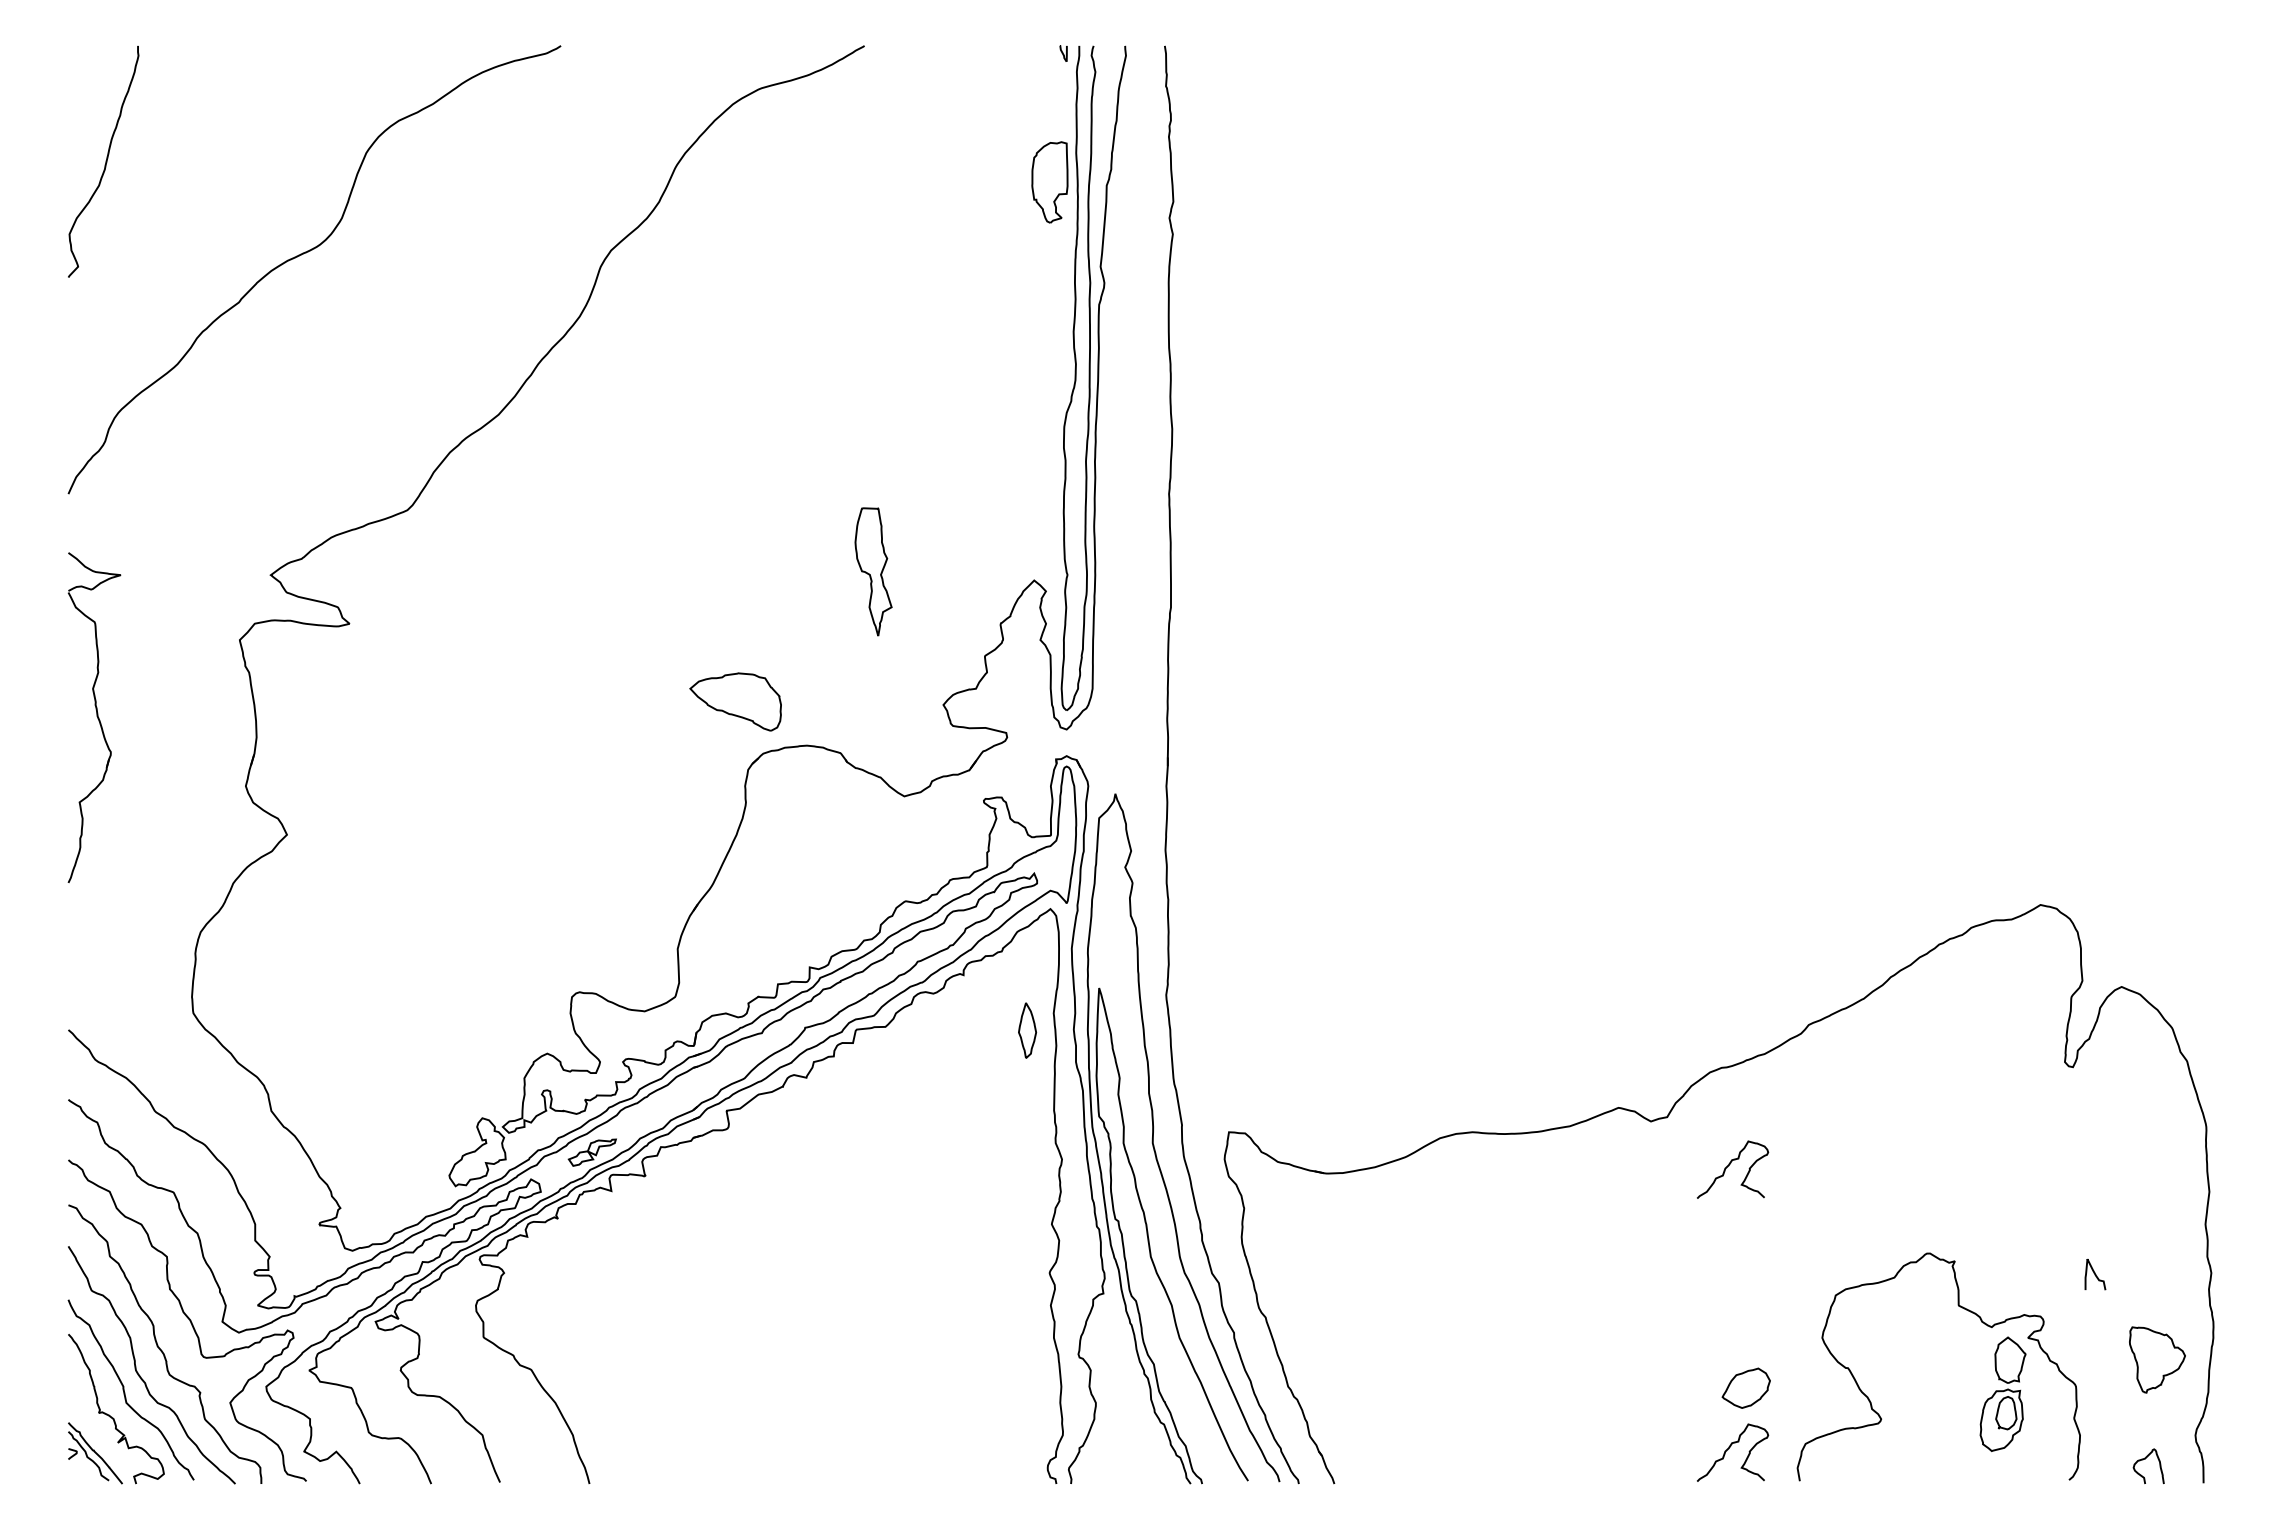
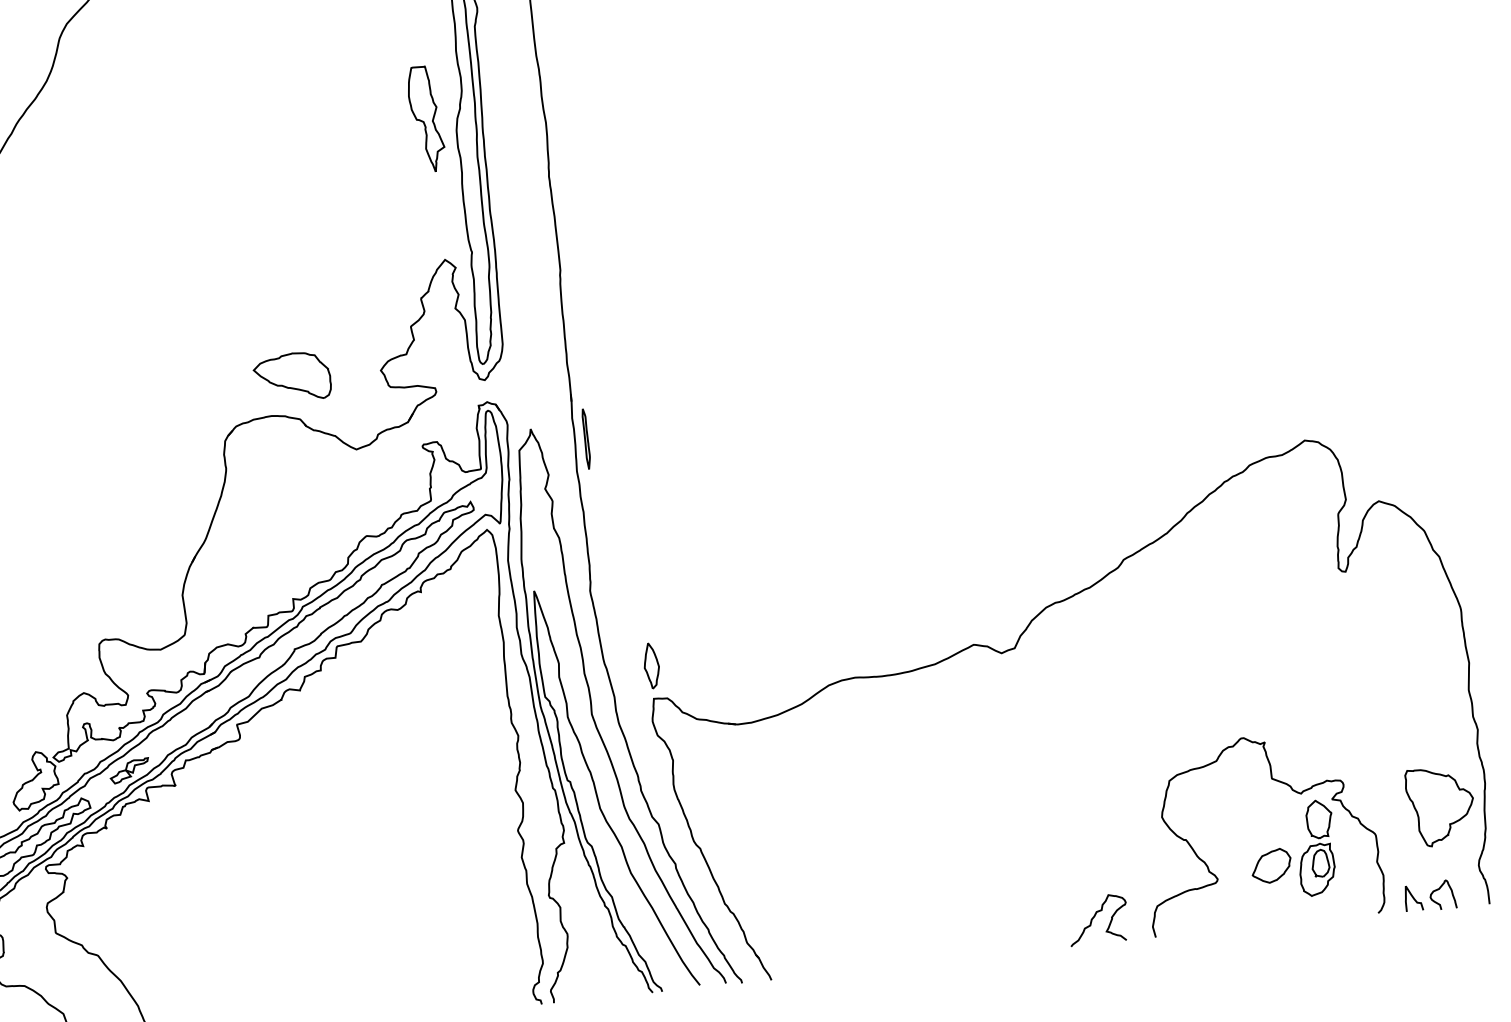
part: (873, 571) -> (426, 118), moved
part: (735, 701) -> (292, 376), moved
part: (1180, 812) -> (586, 438), added
part: (1027, 1030) -> (651, 665), moved
curve: (1729, 1165) -> (1070, 682), removed
curve: (2095, 1274) -> (1413, 898), moved
part: (2157, 1359) -> (1440, 805), size x1.43
part: (1745, 1387) -> (1270, 865), moved

